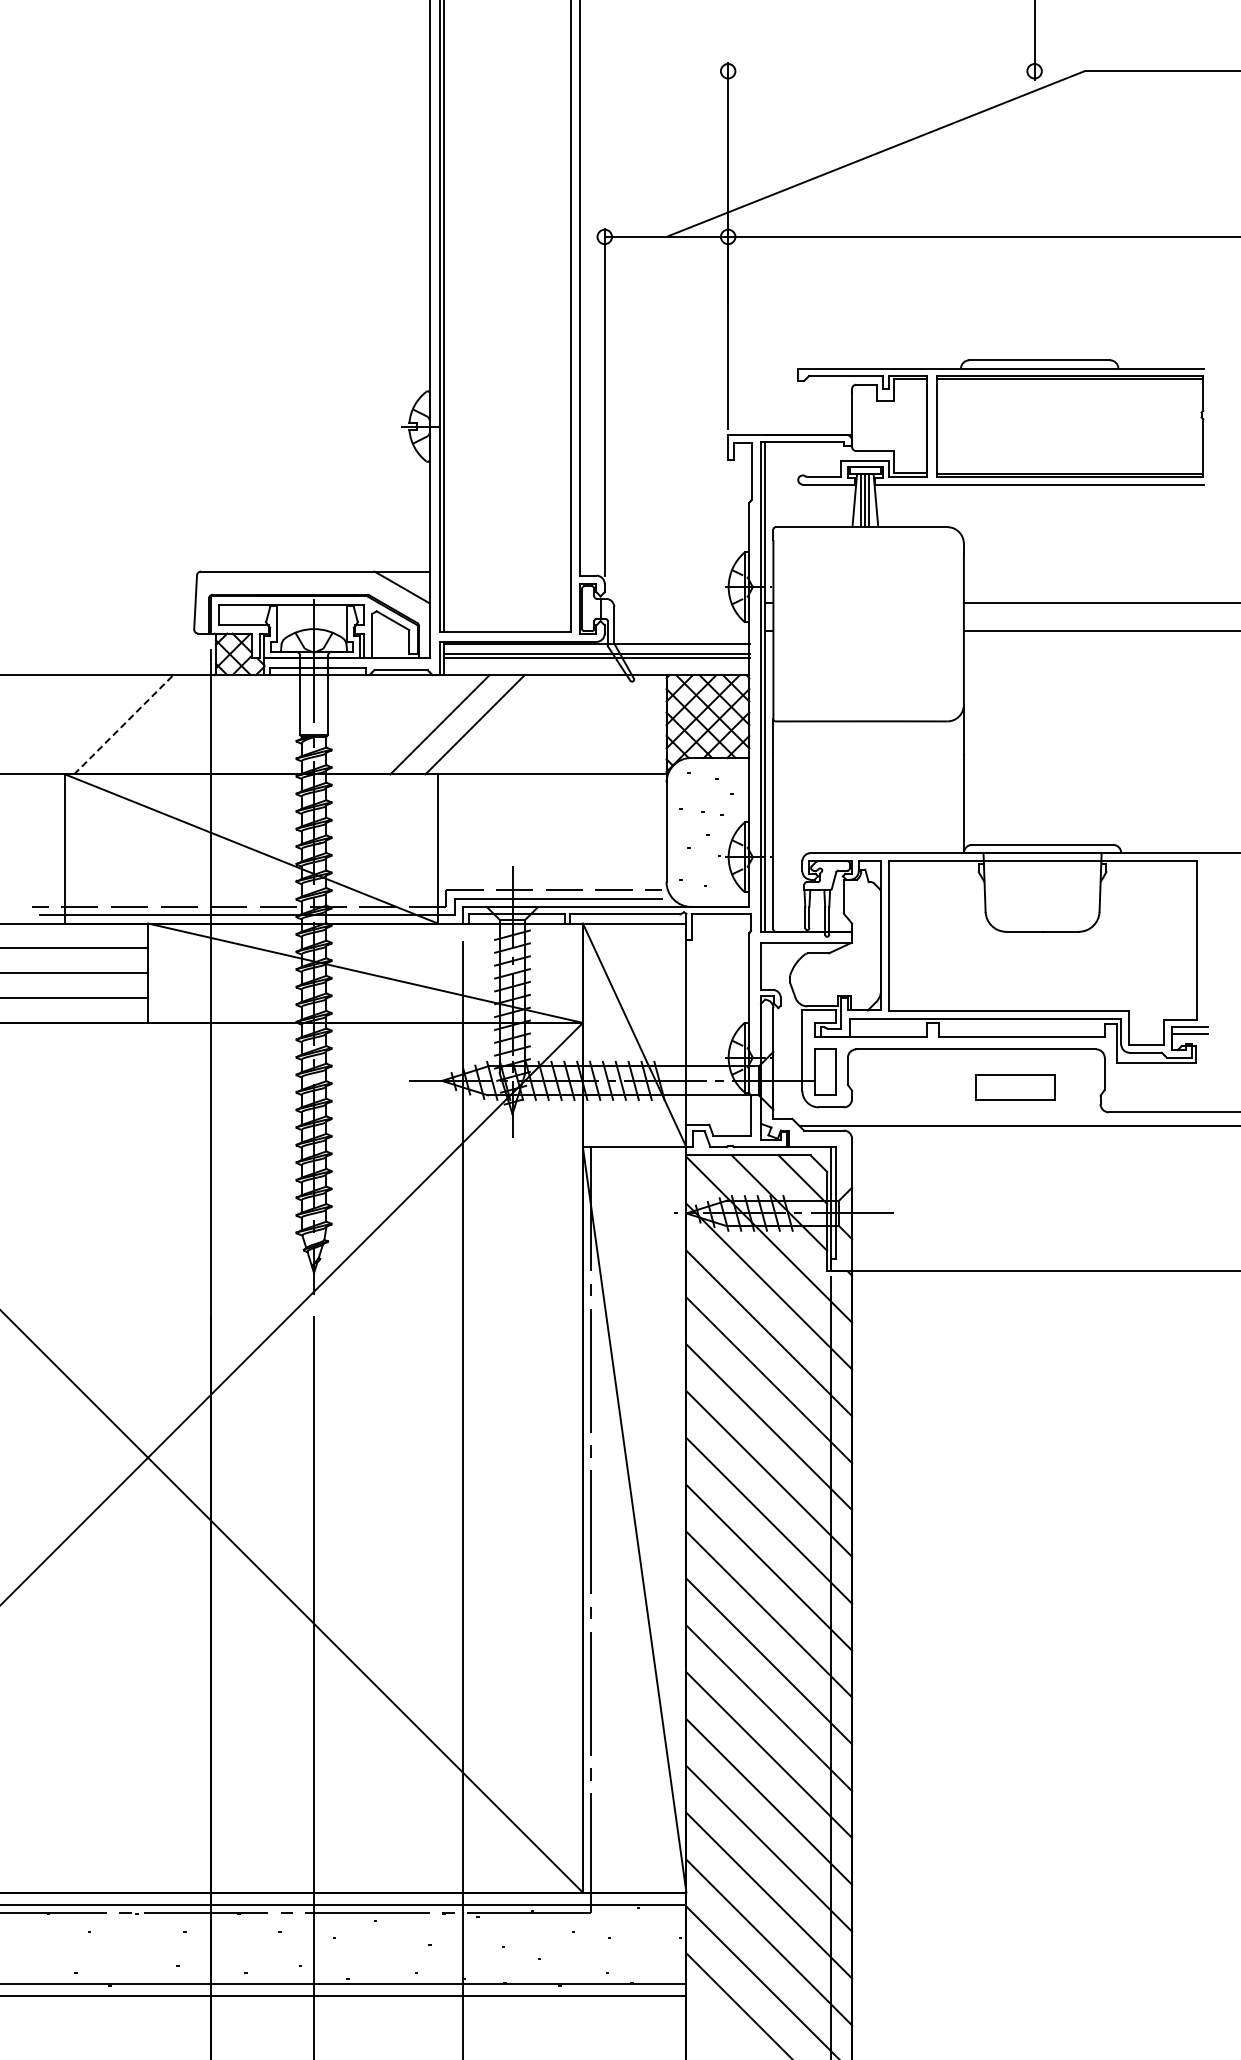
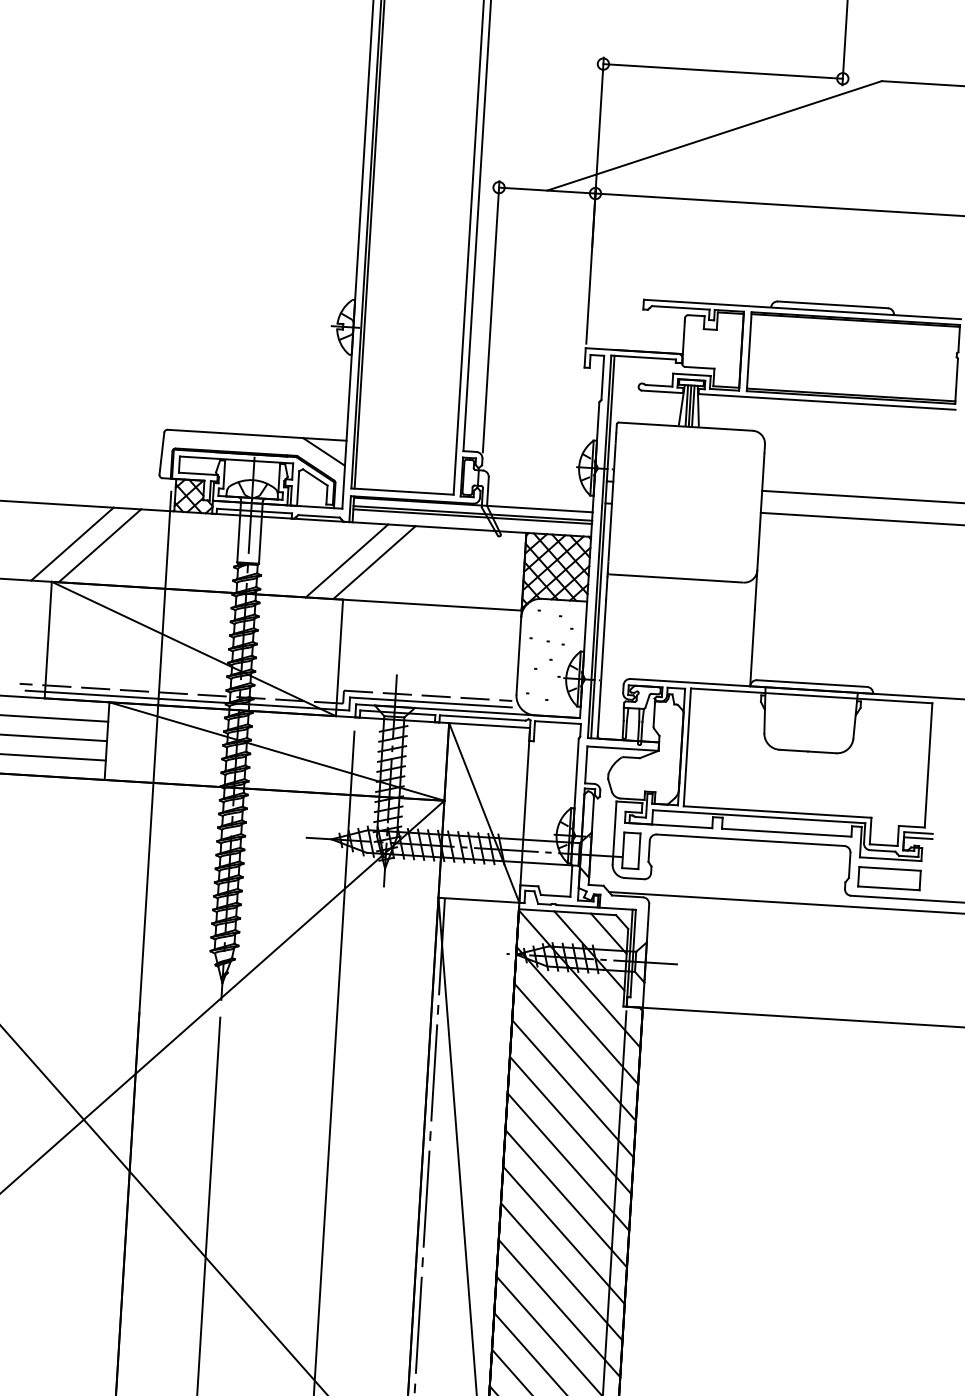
line: (881, 71) -> (723, 71), added
line: (88, 724) -> (72, 543), added
line: (124, 724) -> (100, 545), dashed -> solid
part: (1015, 1087) -> (889, 878), moved

